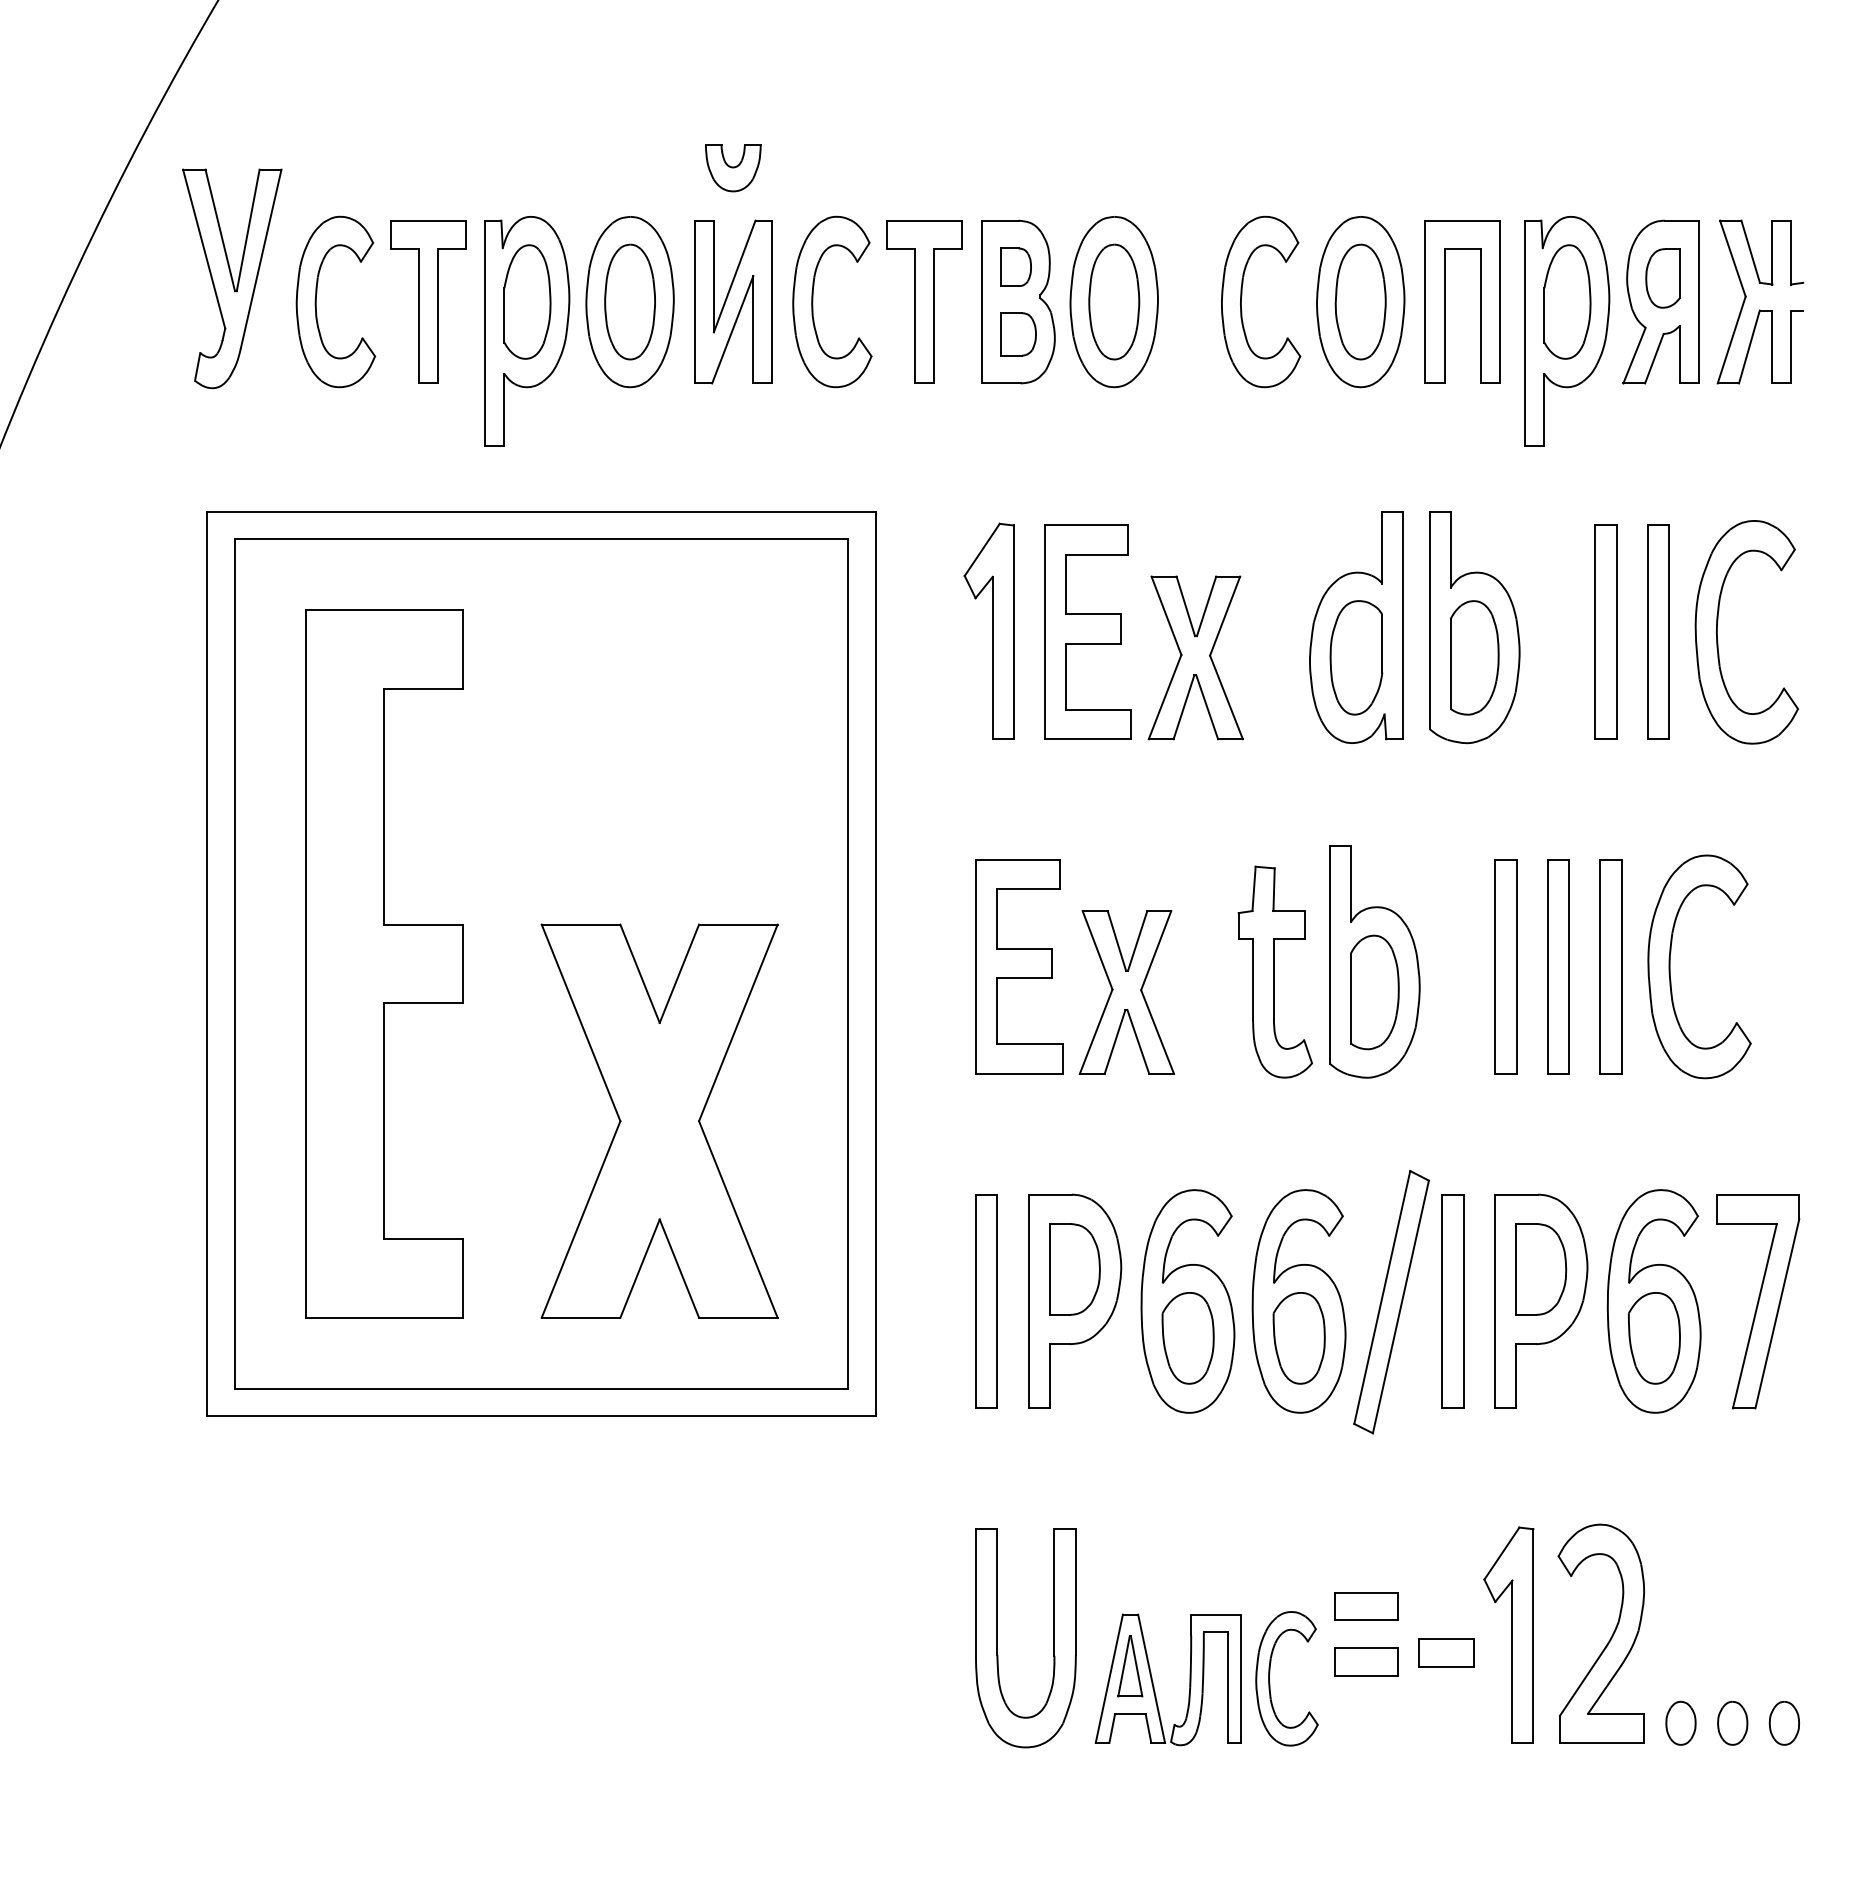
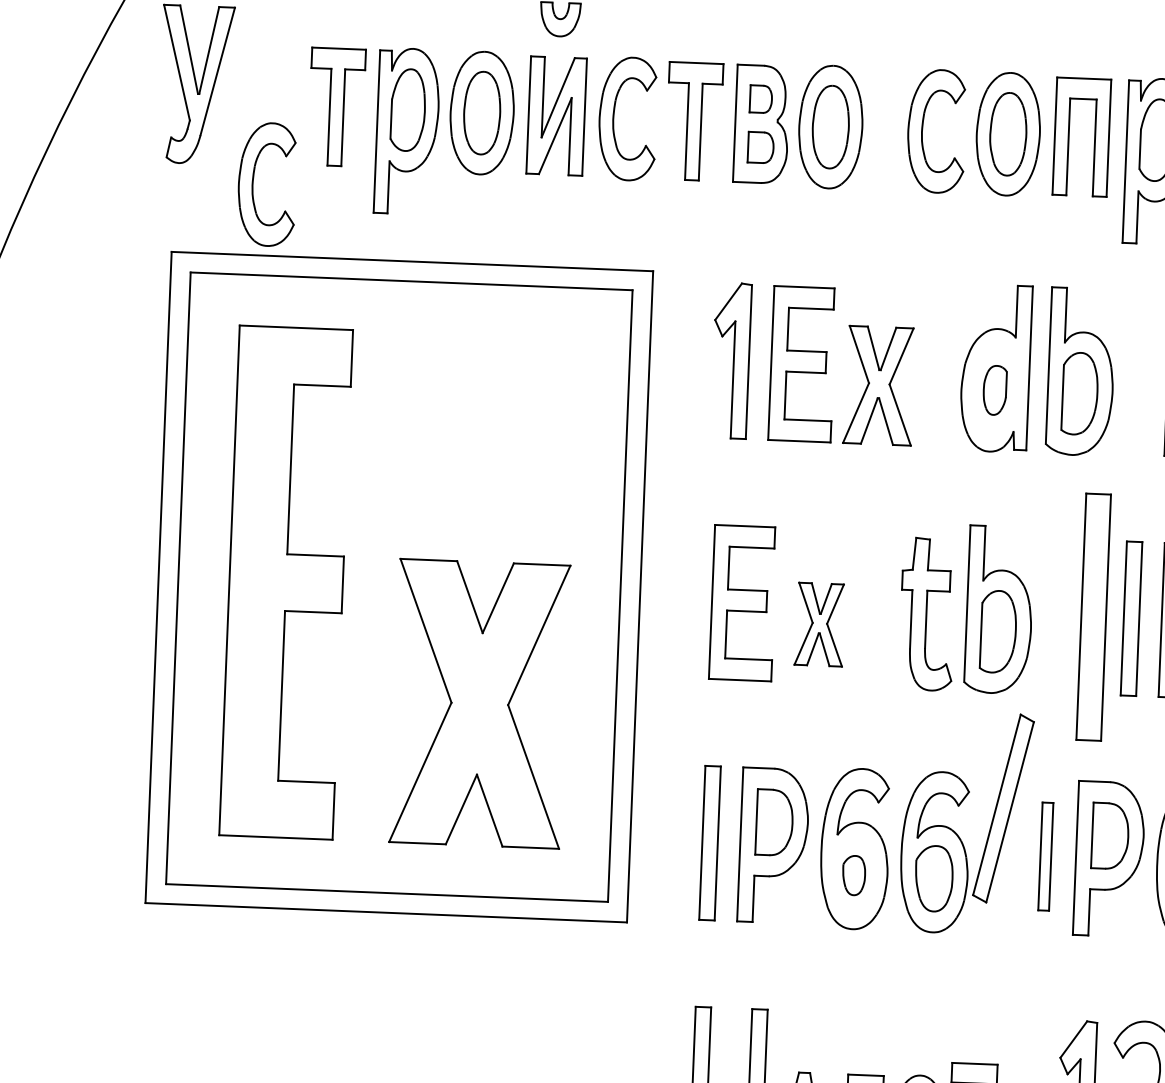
part: (316, 301) -> (253, 183), moved
part: (1356, 657) -> (995, 390), size x0.6
part: (1505, 966) -> (1093, 616), size x1.6
part: (1126, 992) -> (819, 624), size x0.7
part: (1452, 1301) -> (1045, 856), size x0.7
part: (1391, 1302) -> (1003, 808), moved
part: (1187, 1338) -> (853, 875), size x0.6

